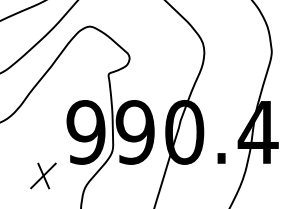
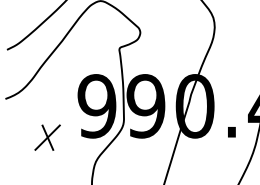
part: (43, 175) -> (47, 137), moved

